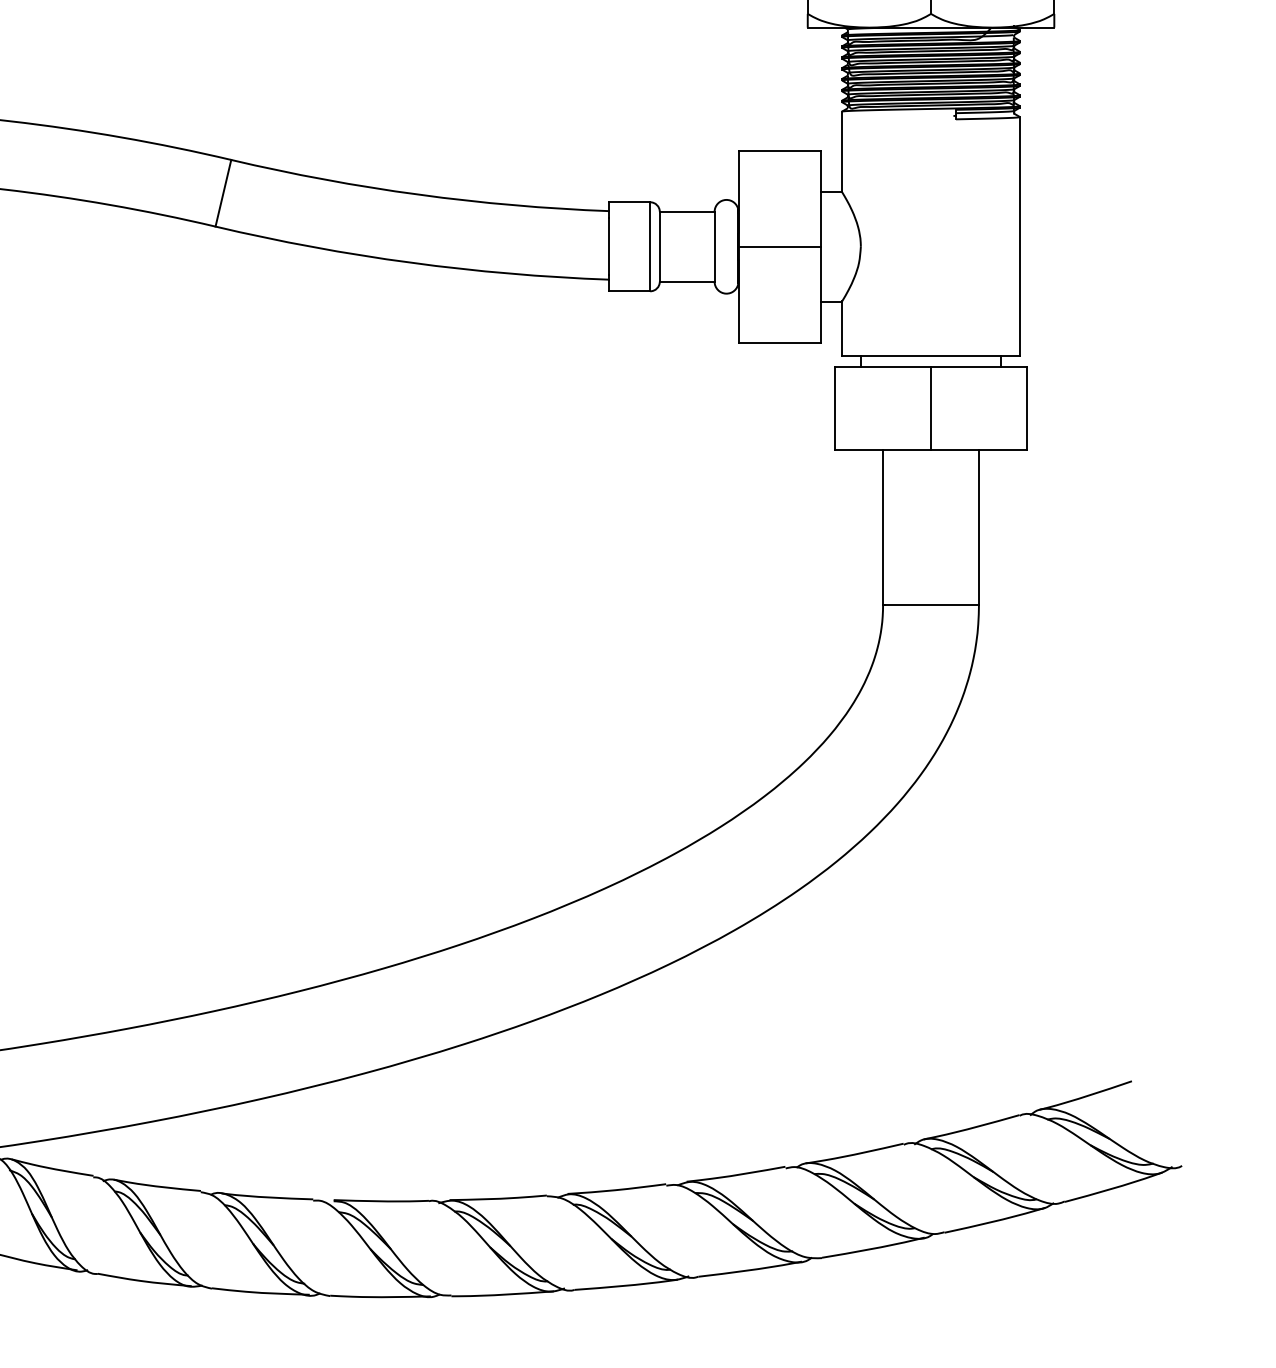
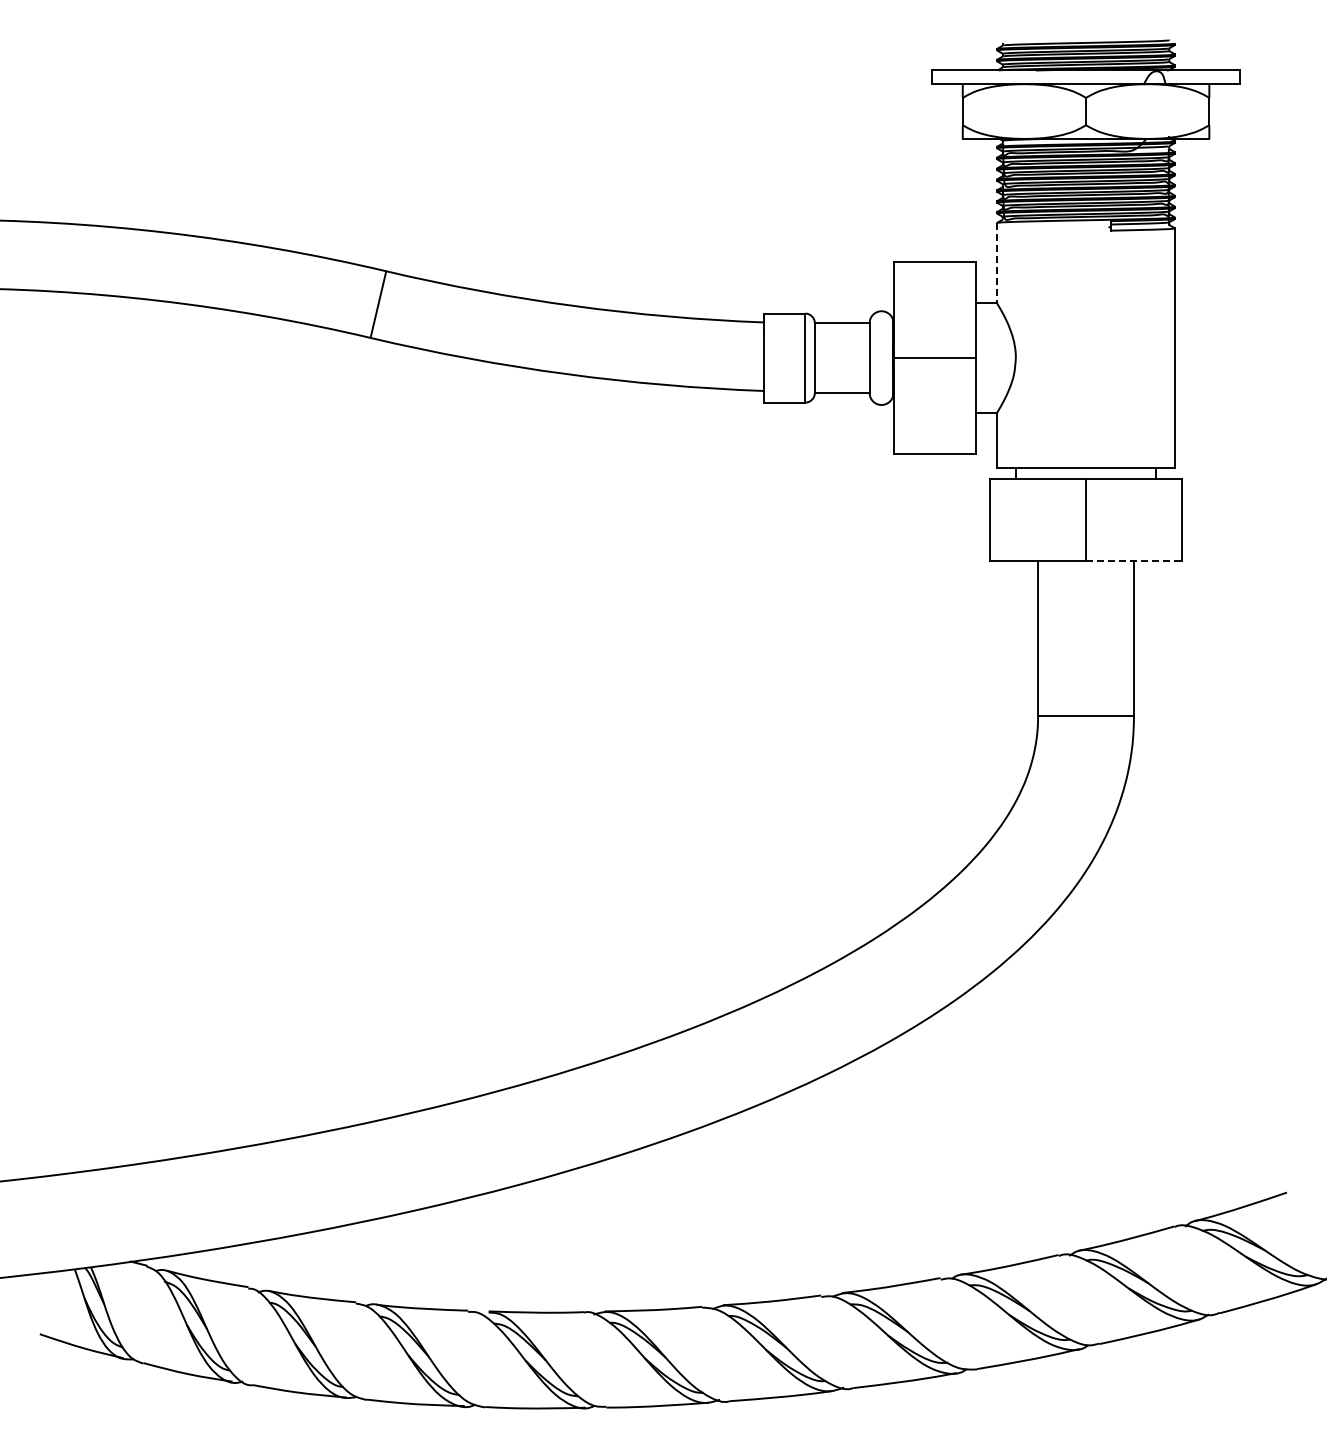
line: (842, 152) -> (997, 263), solid -> dashed
line: (979, 449) -> (1134, 560), solid -> dashed

